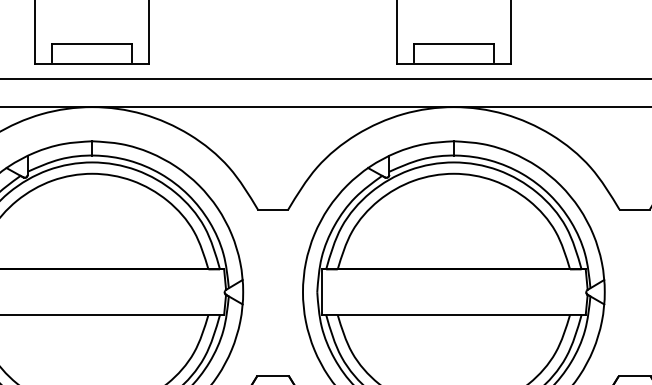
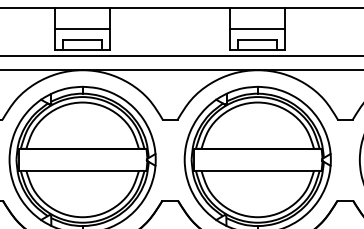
line: (91, 20) -> (82, 28), added
line: (453, 20) -> (257, 28), added

